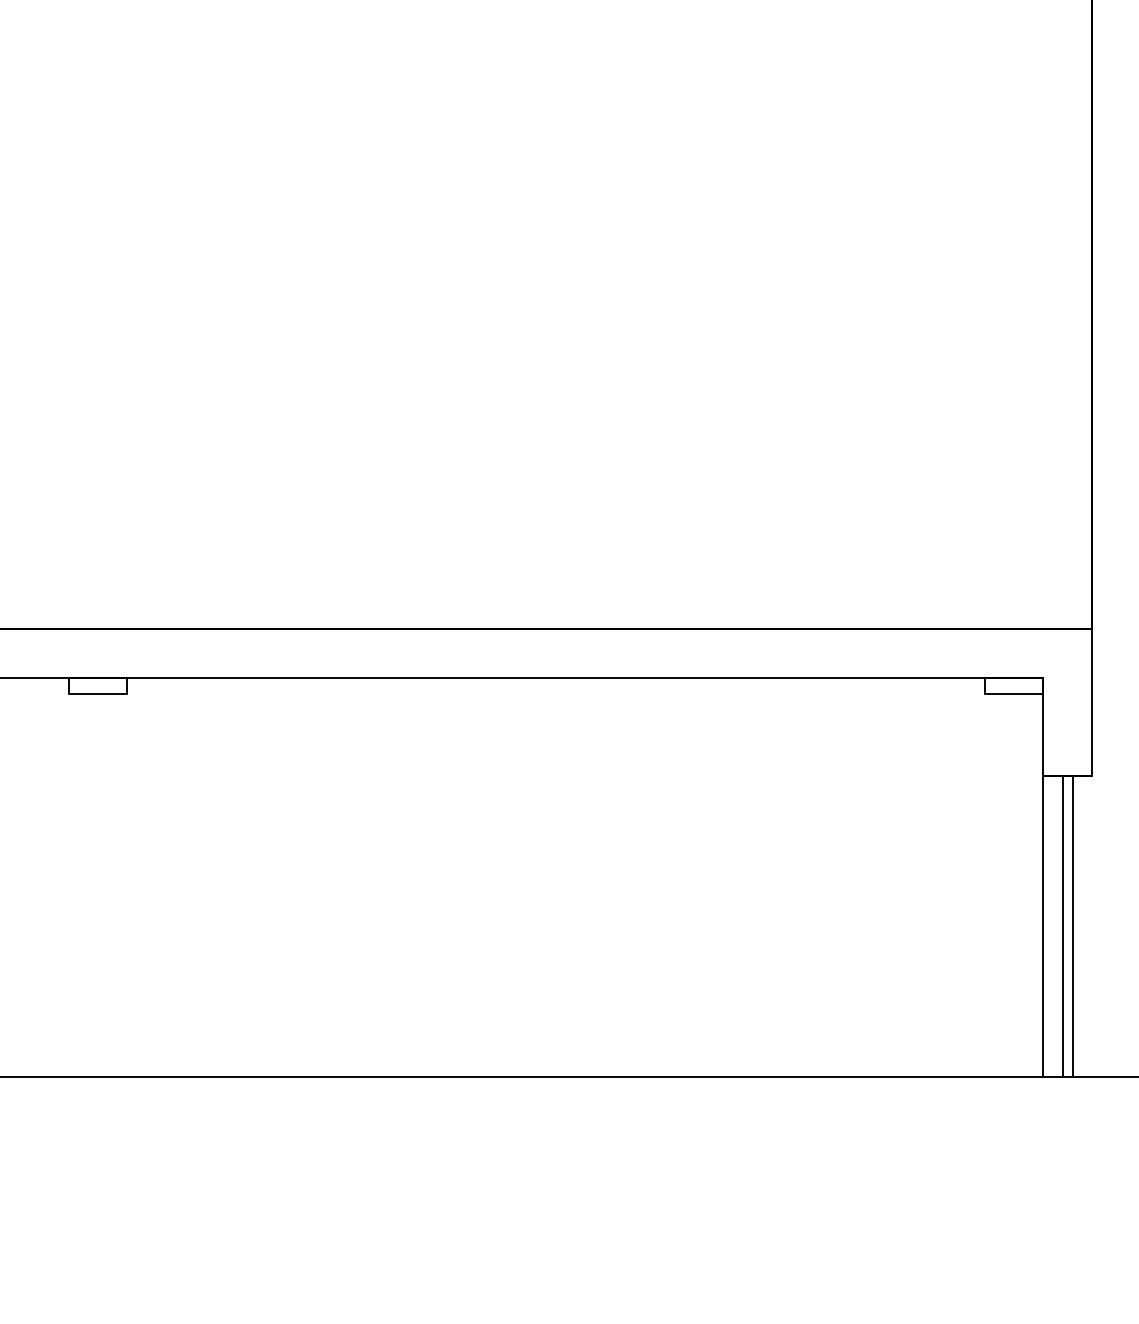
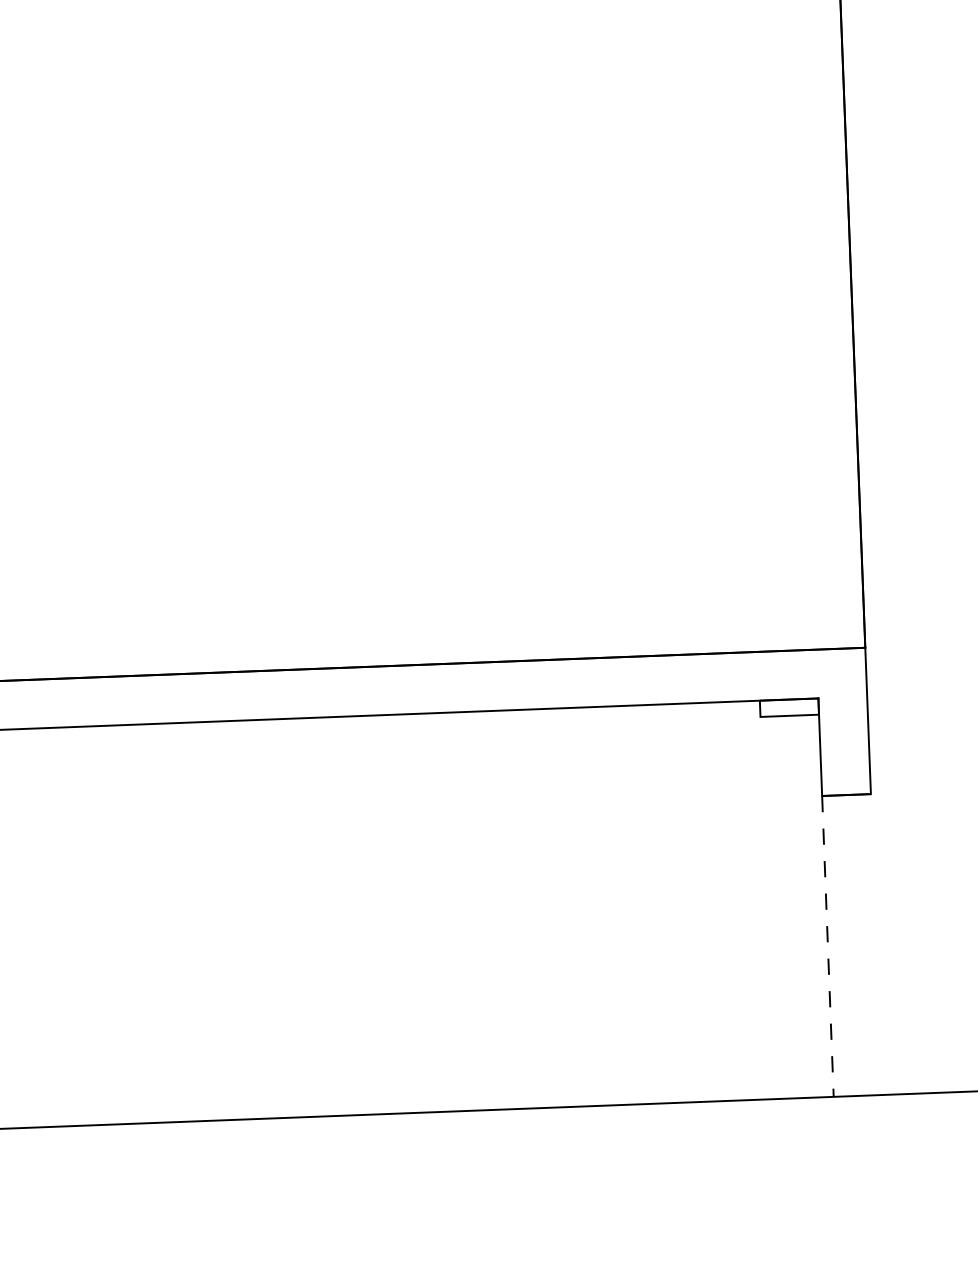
line: (1062, 925) -> (847, 944), removed
line: (1072, 925) -> (857, 944), removed
line: (1043, 926) -> (828, 946), solid -> dashed

